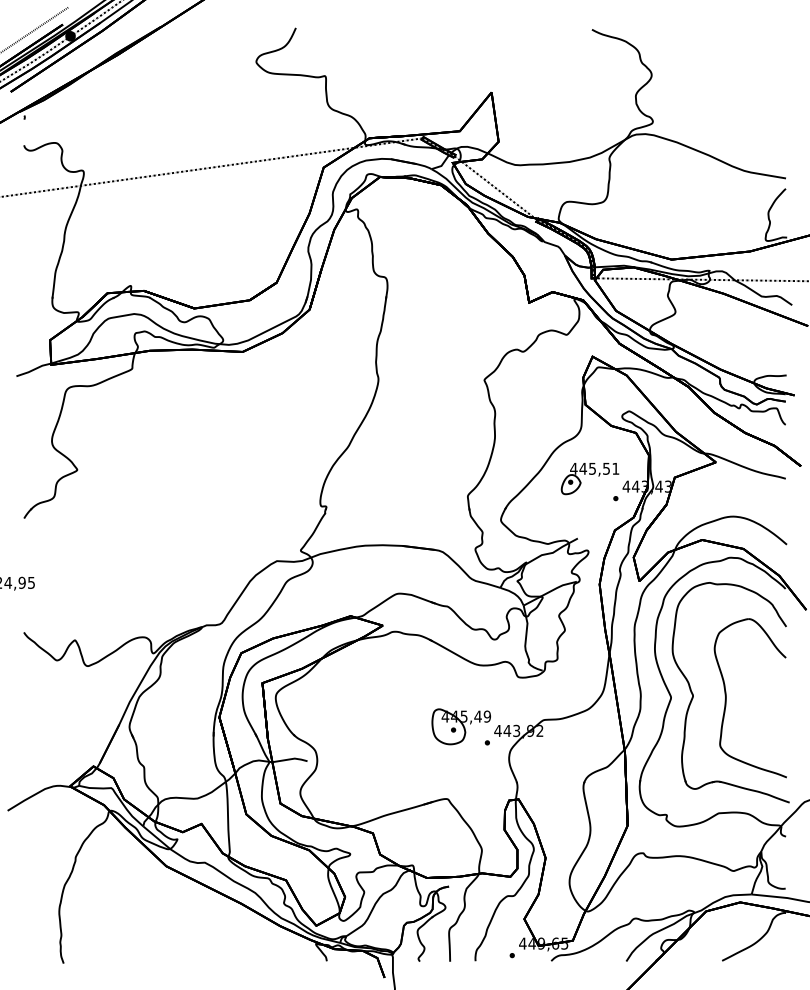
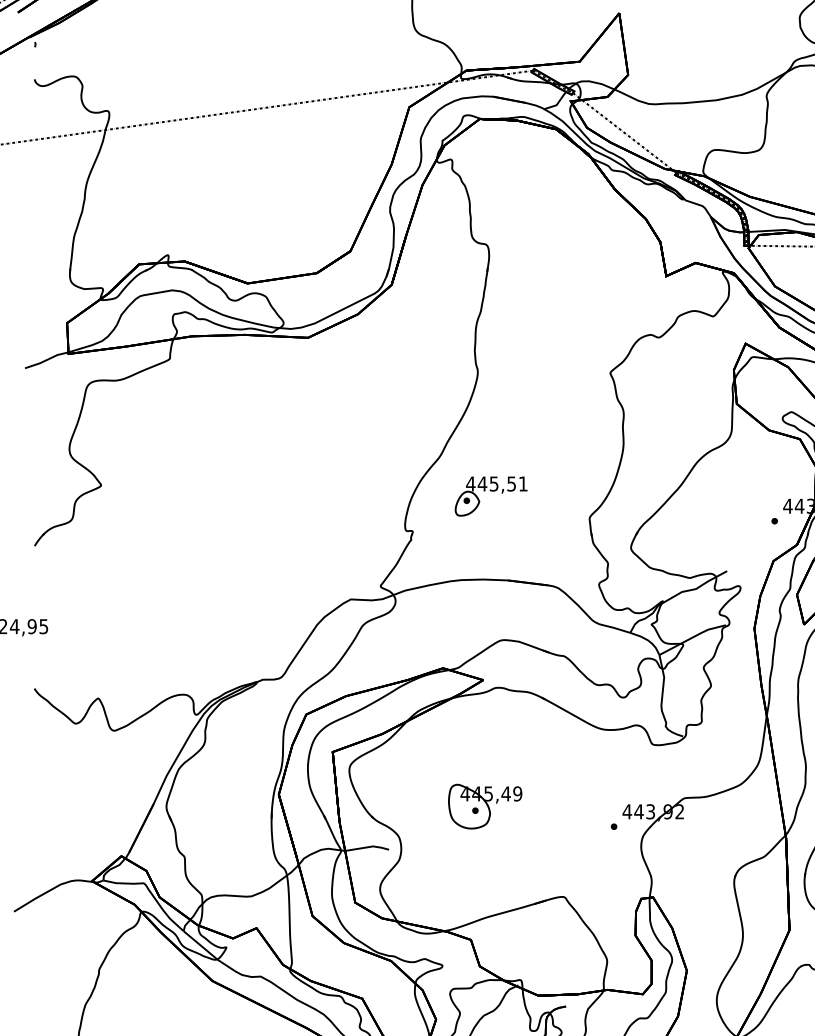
part: (589, 479) -> (490, 497), moved
part: (460, 726) -> (484, 806), moved

